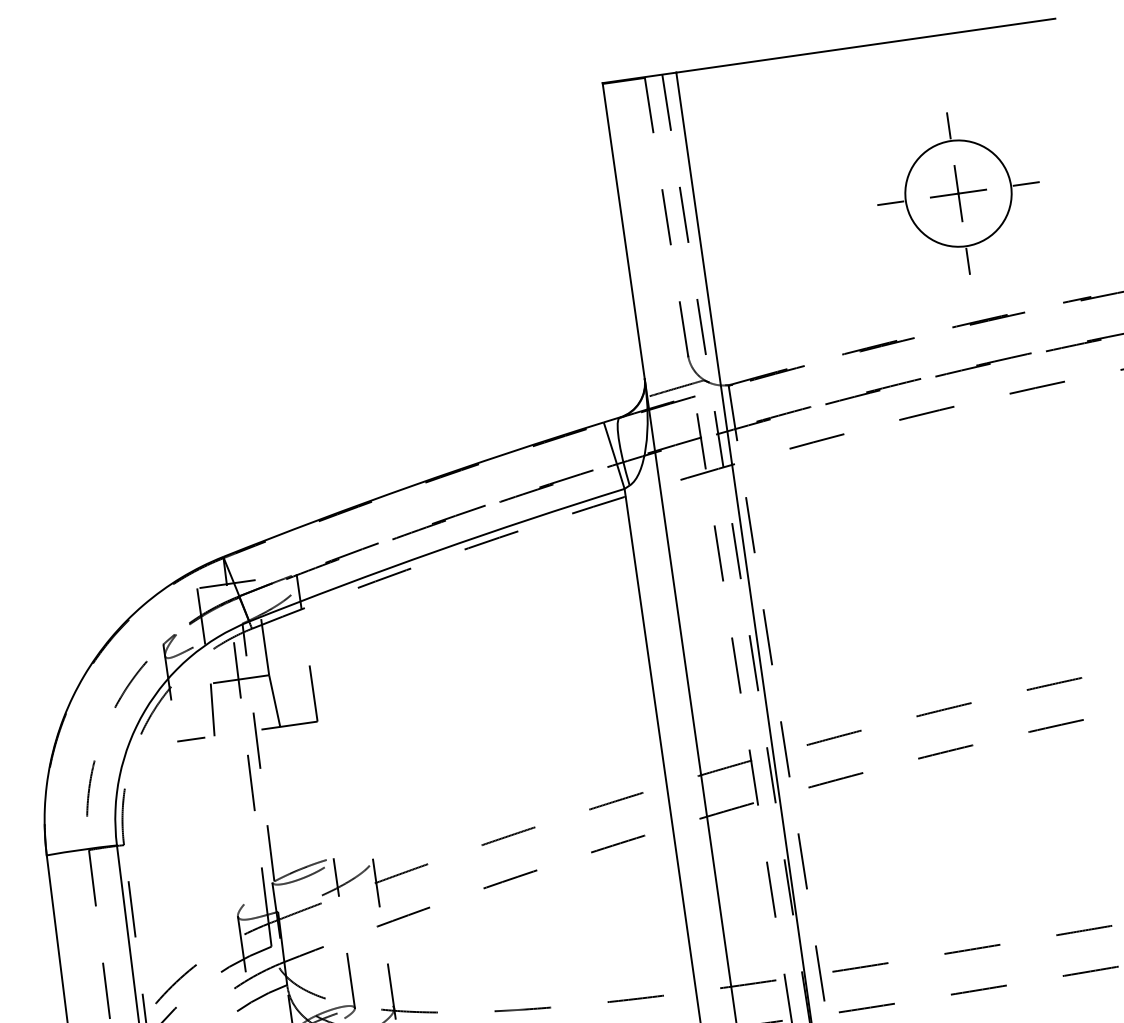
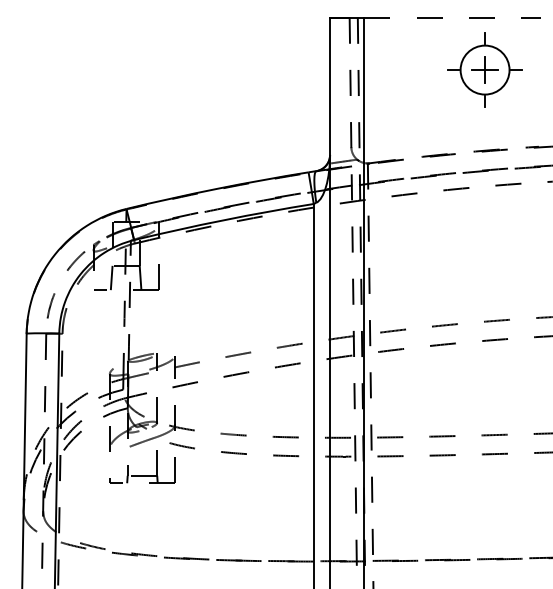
line: (865, 45) -> (452, 17), solid -> dashed
part: (957, 192) -> (484, 69), moved

